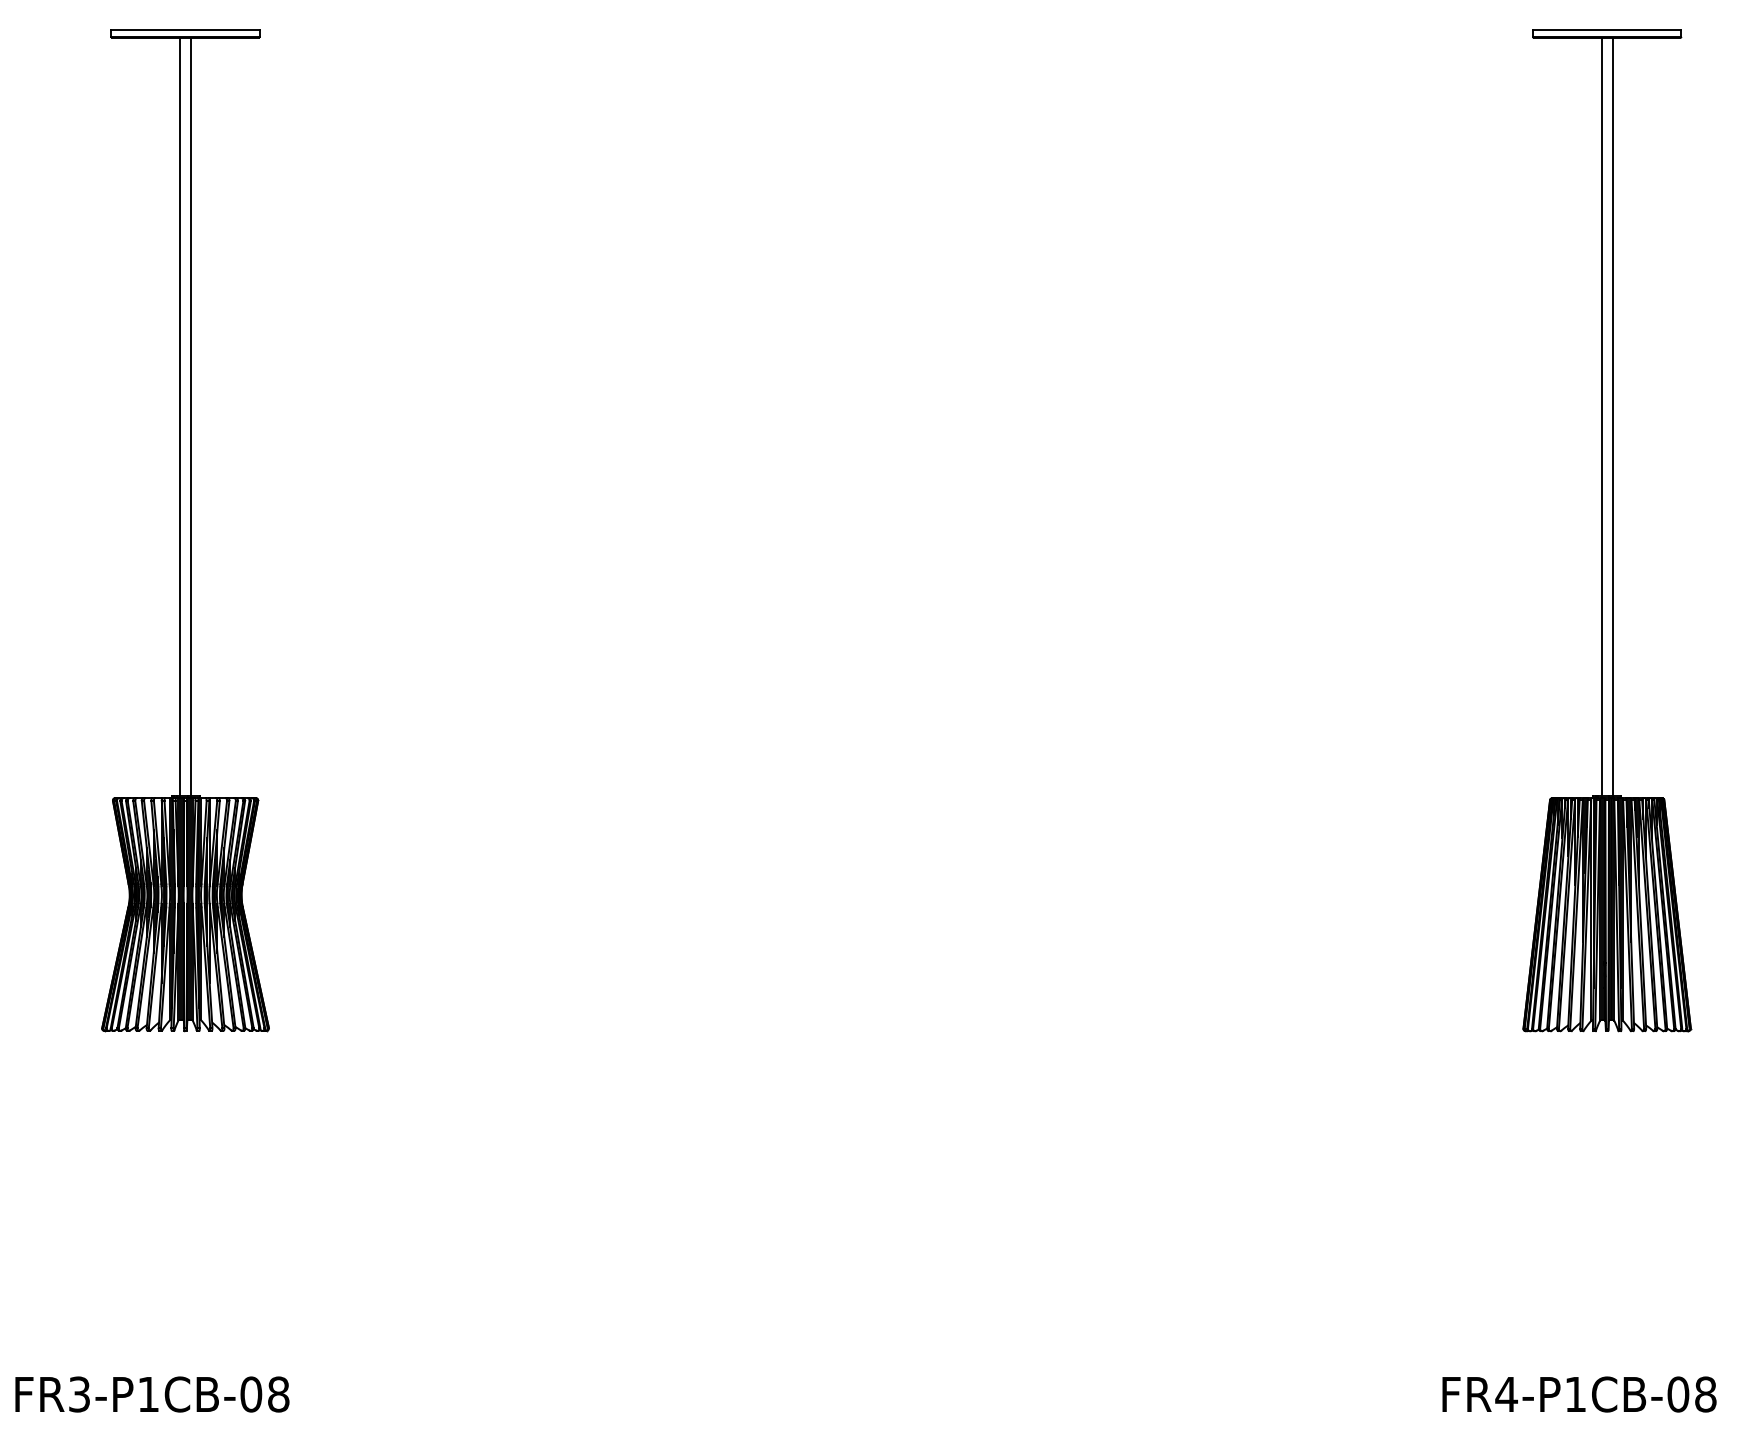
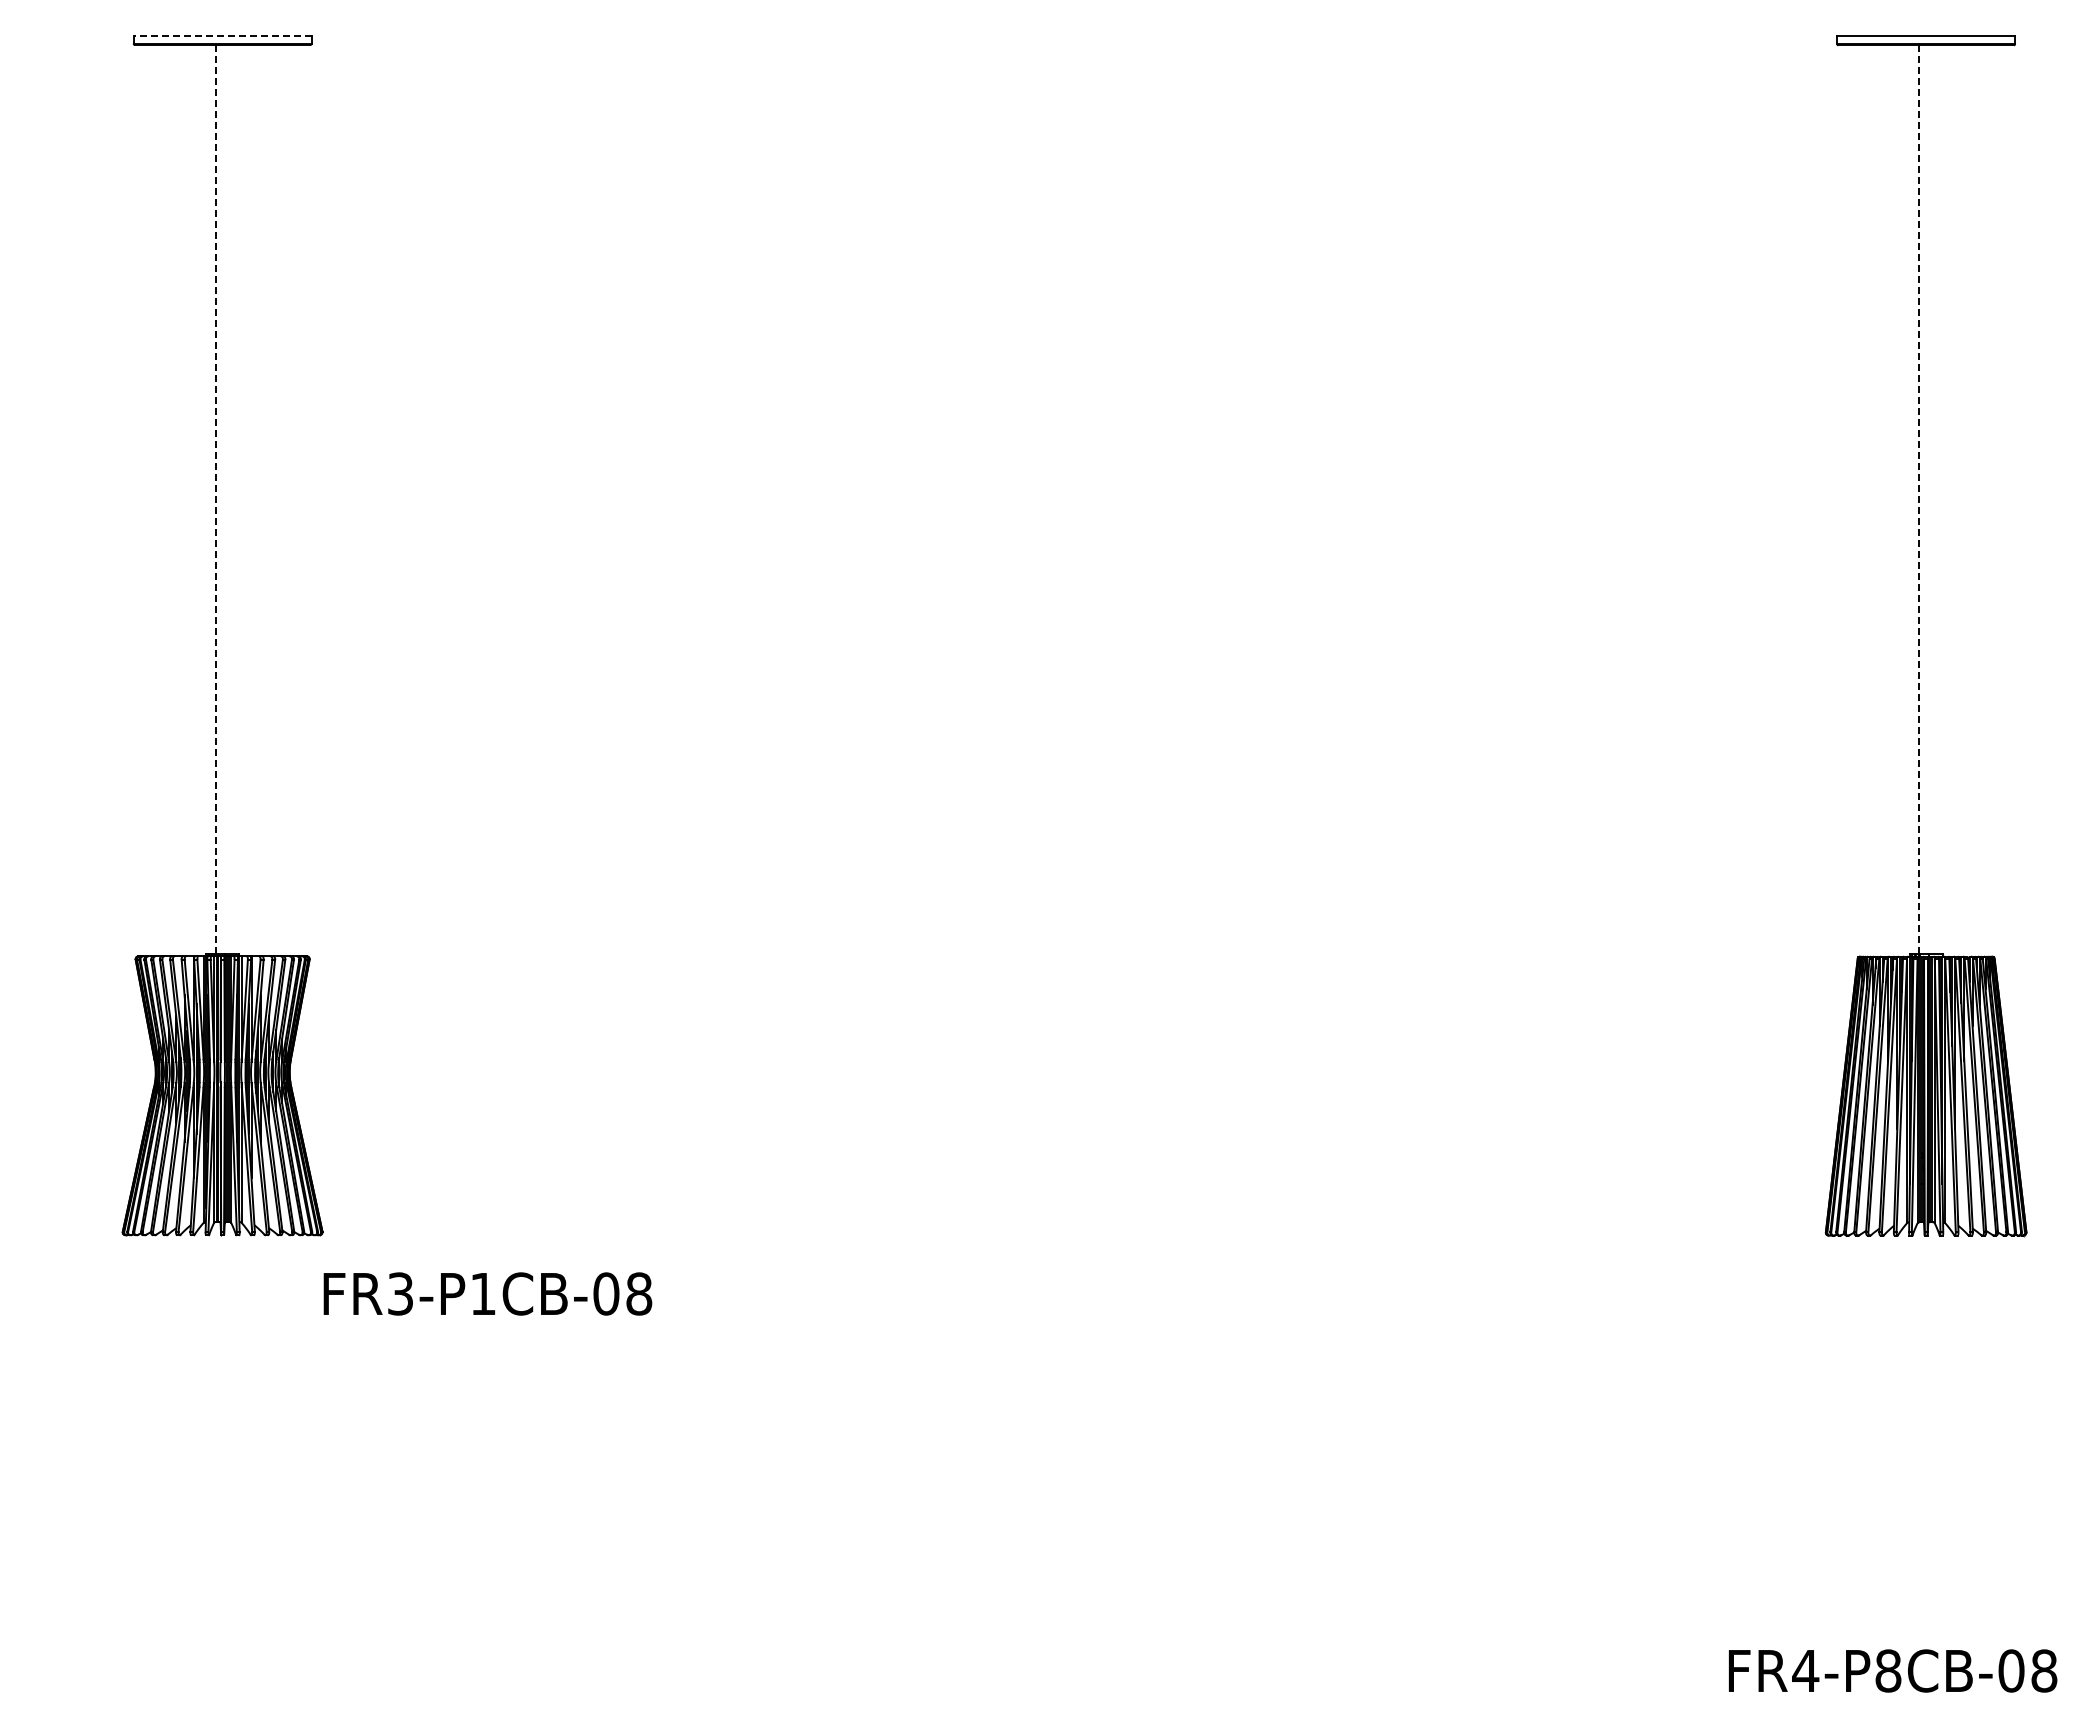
line: (185, 29) -> (222, 35), solid -> dashed
line: (179, 416) -> (215, 499), solid -> dashed
line: (191, 416) -> (229, 499), removed
line: (1612, 416) -> (1932, 499), removed
line: (1601, 417) -> (1919, 500), solid -> dashed
text: (152, 1394) -> (487, 1293), moved
text: (1575, 1394) -> (1888, 1670), FR4-P1CB-08 -> FR4-P8CB-08

